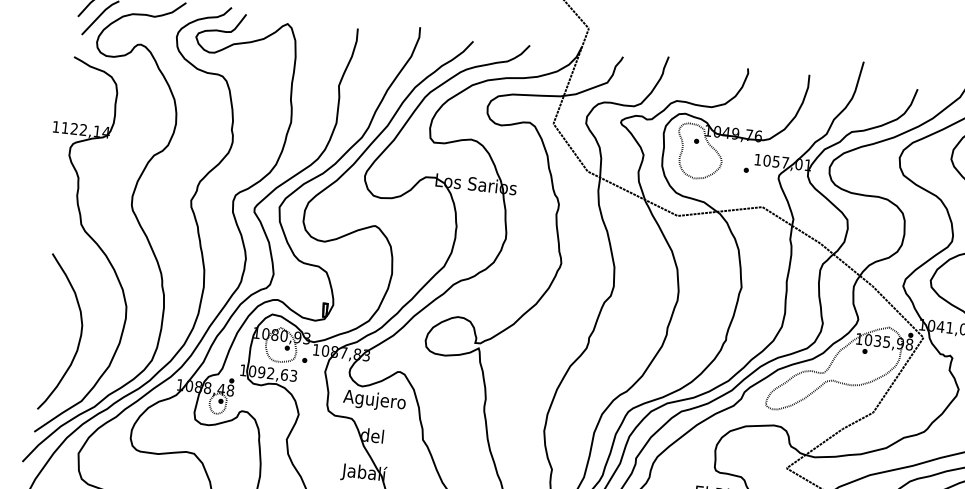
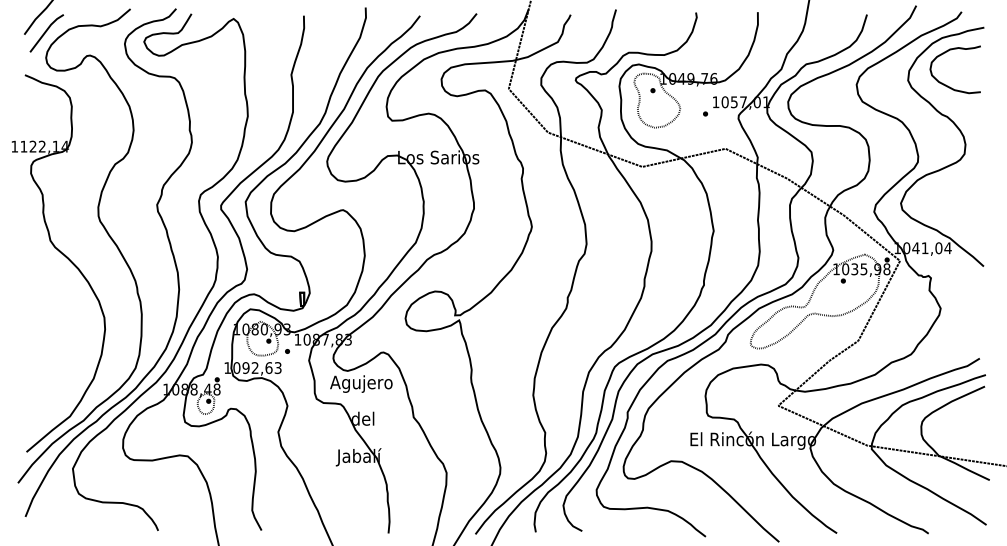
curve: (80, 334) -> (61, 350), removed

